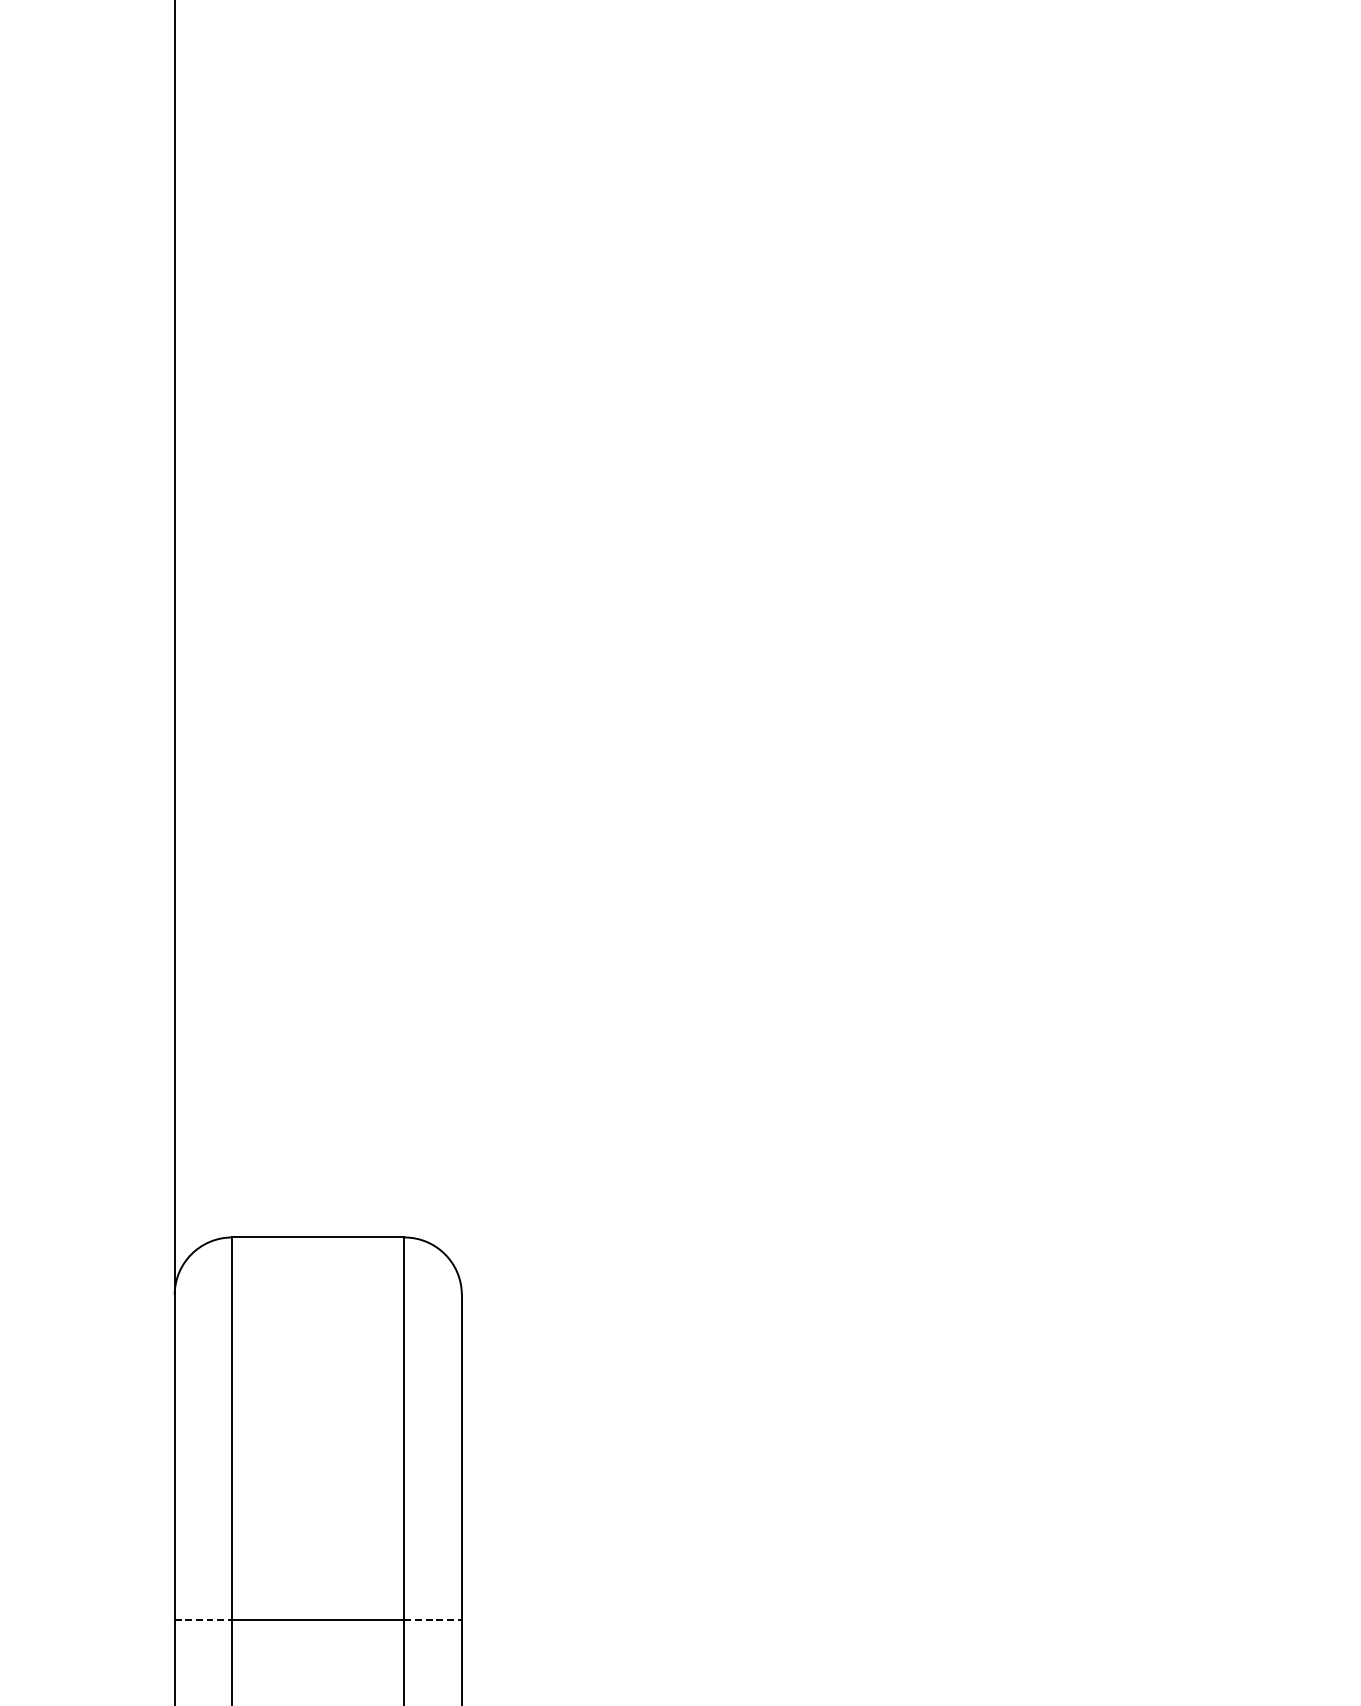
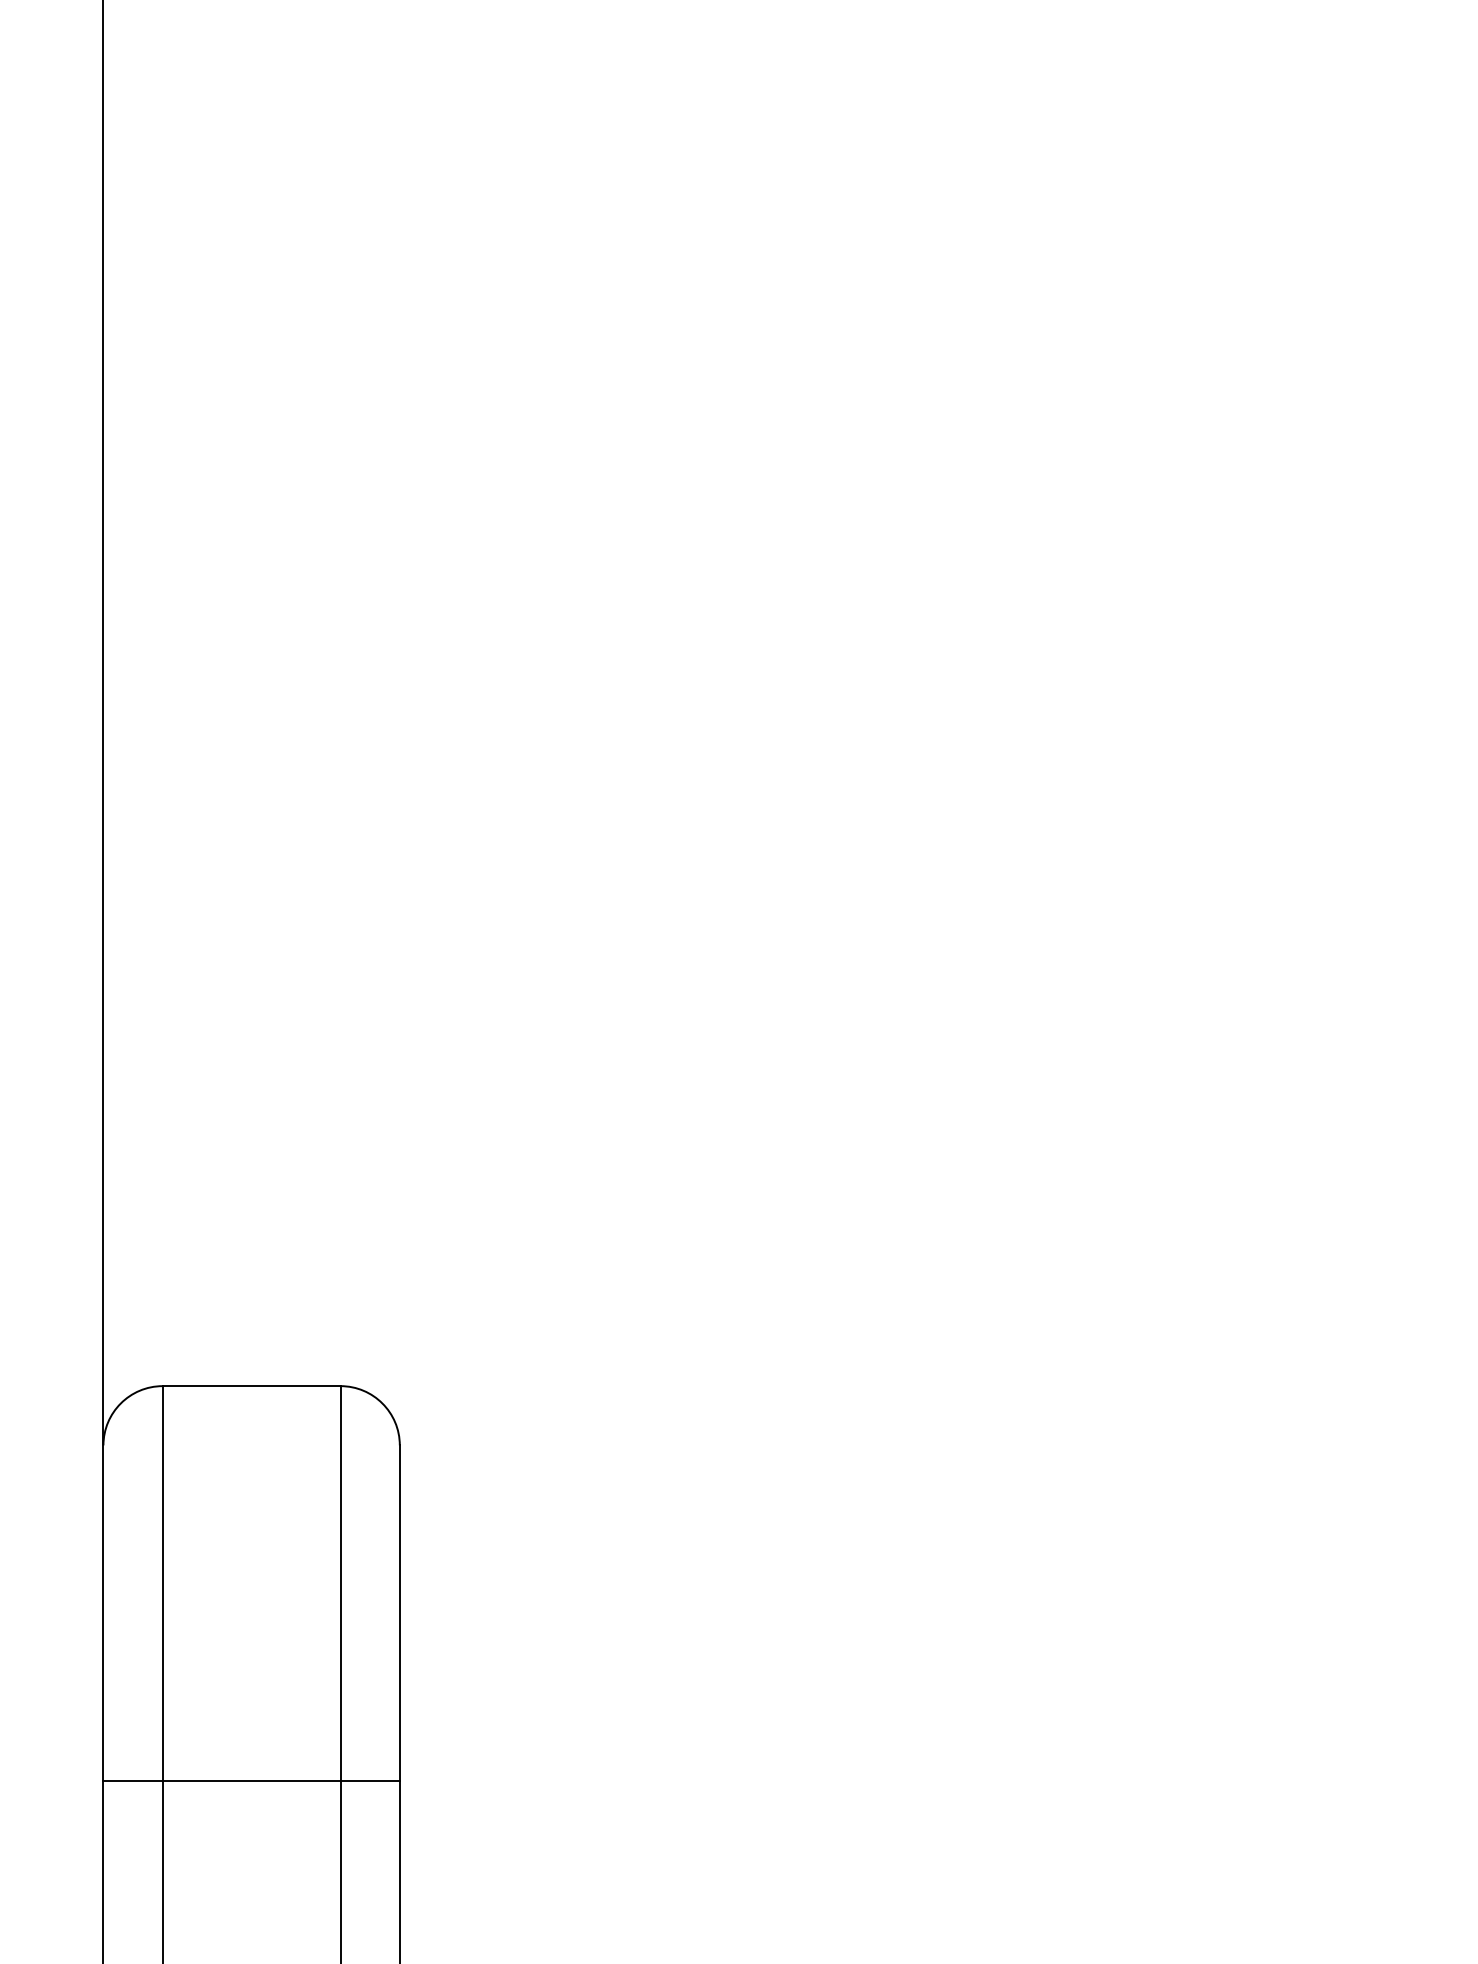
line: (203, 1620) -> (133, 1781), dashed -> solid
line: (433, 1620) -> (370, 1781), dashed -> solid

